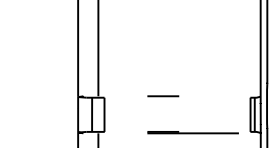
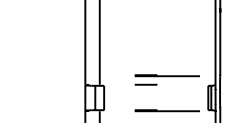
line: (191, 83) -> (166, 75), added

